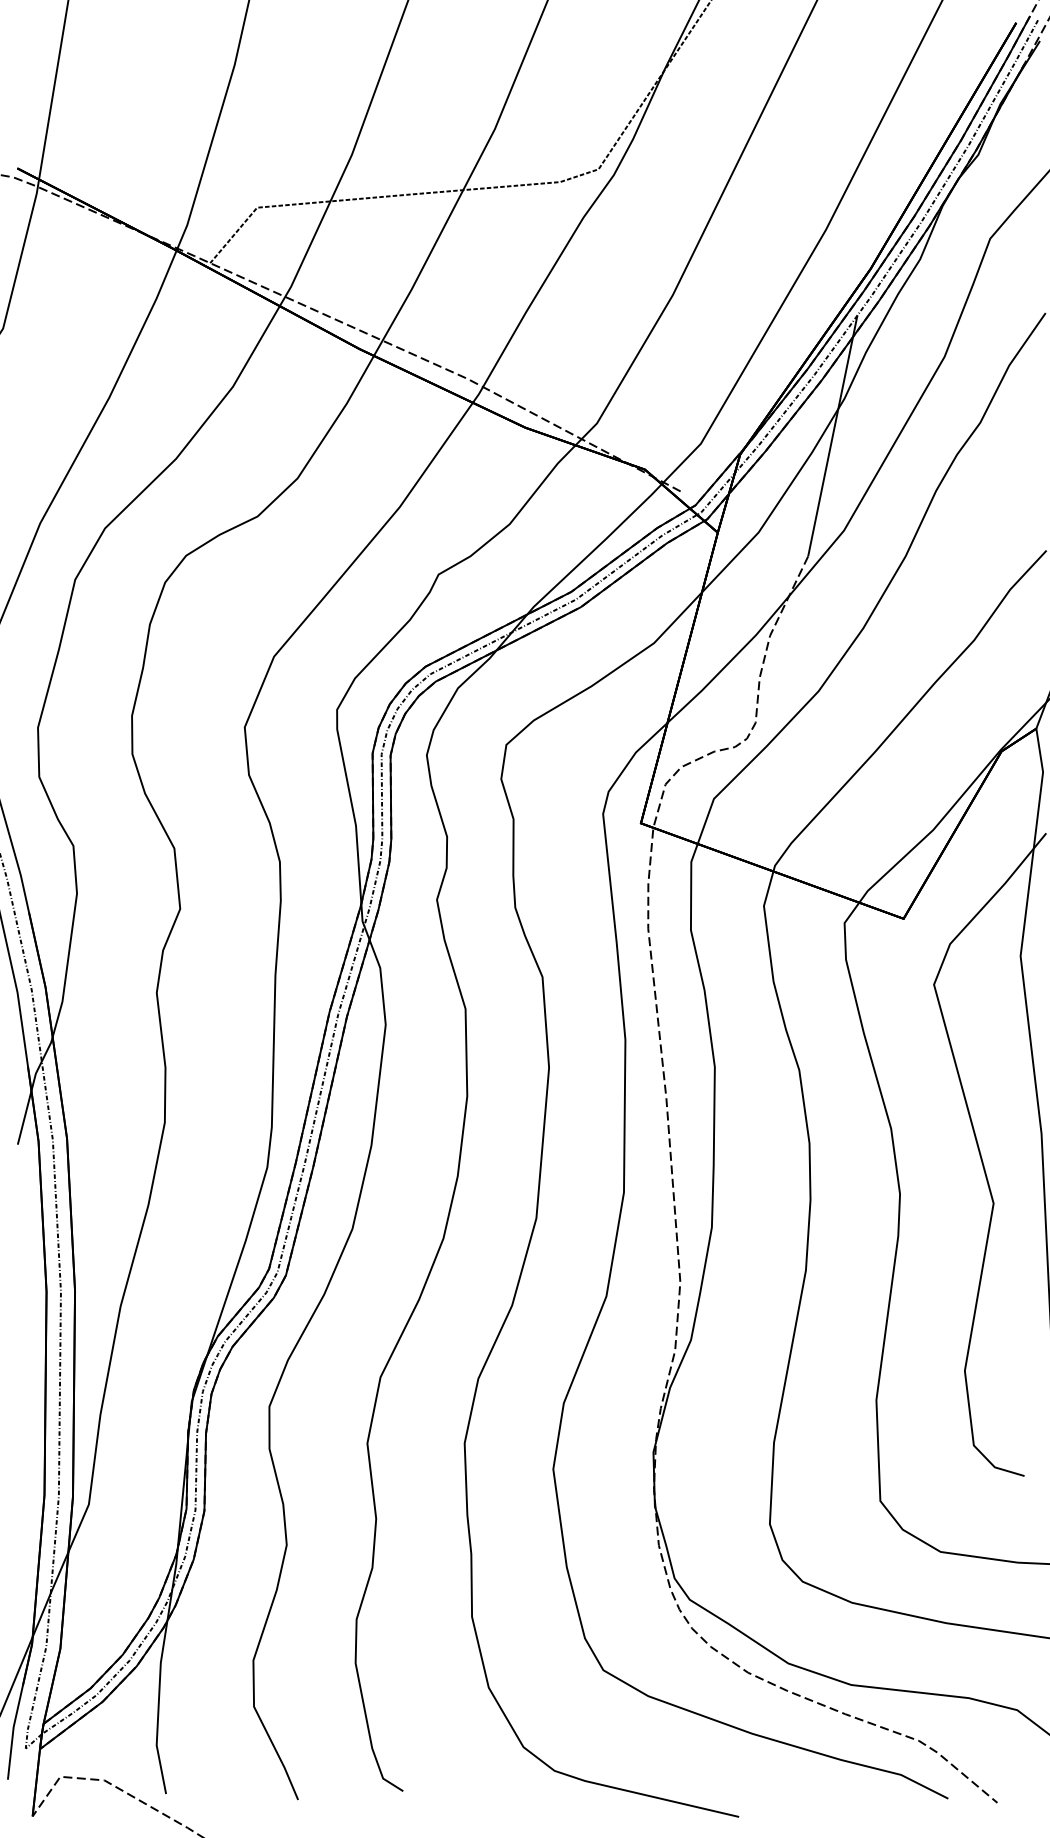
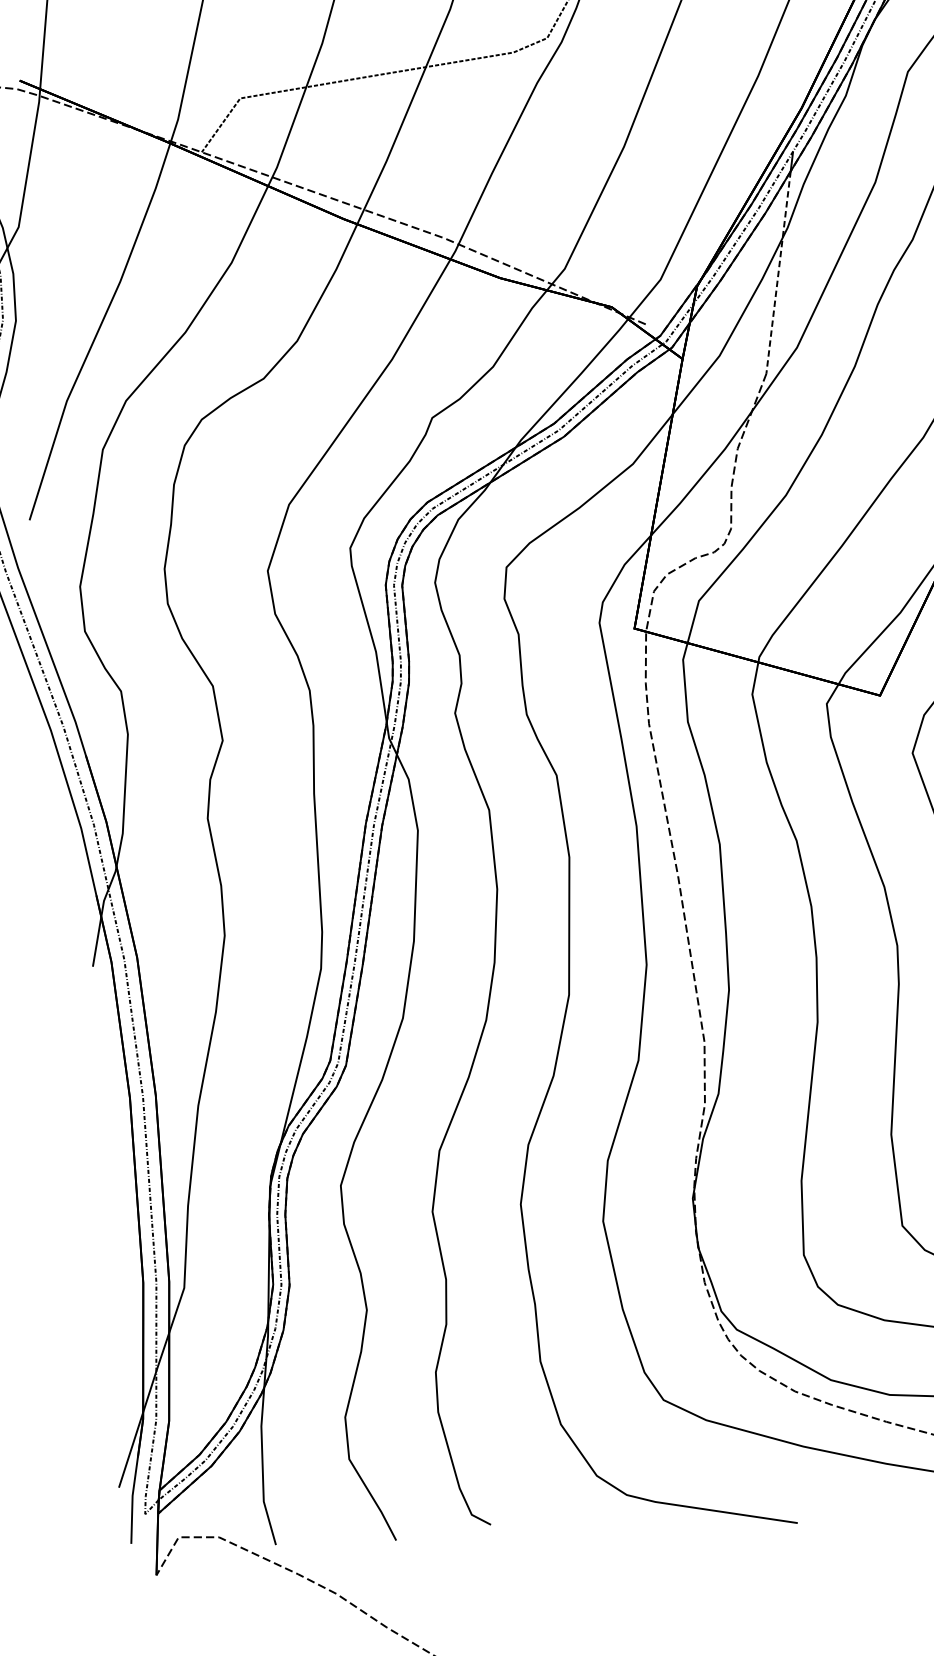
line: (830, 446) -> (778, 272), solid -> dashed

